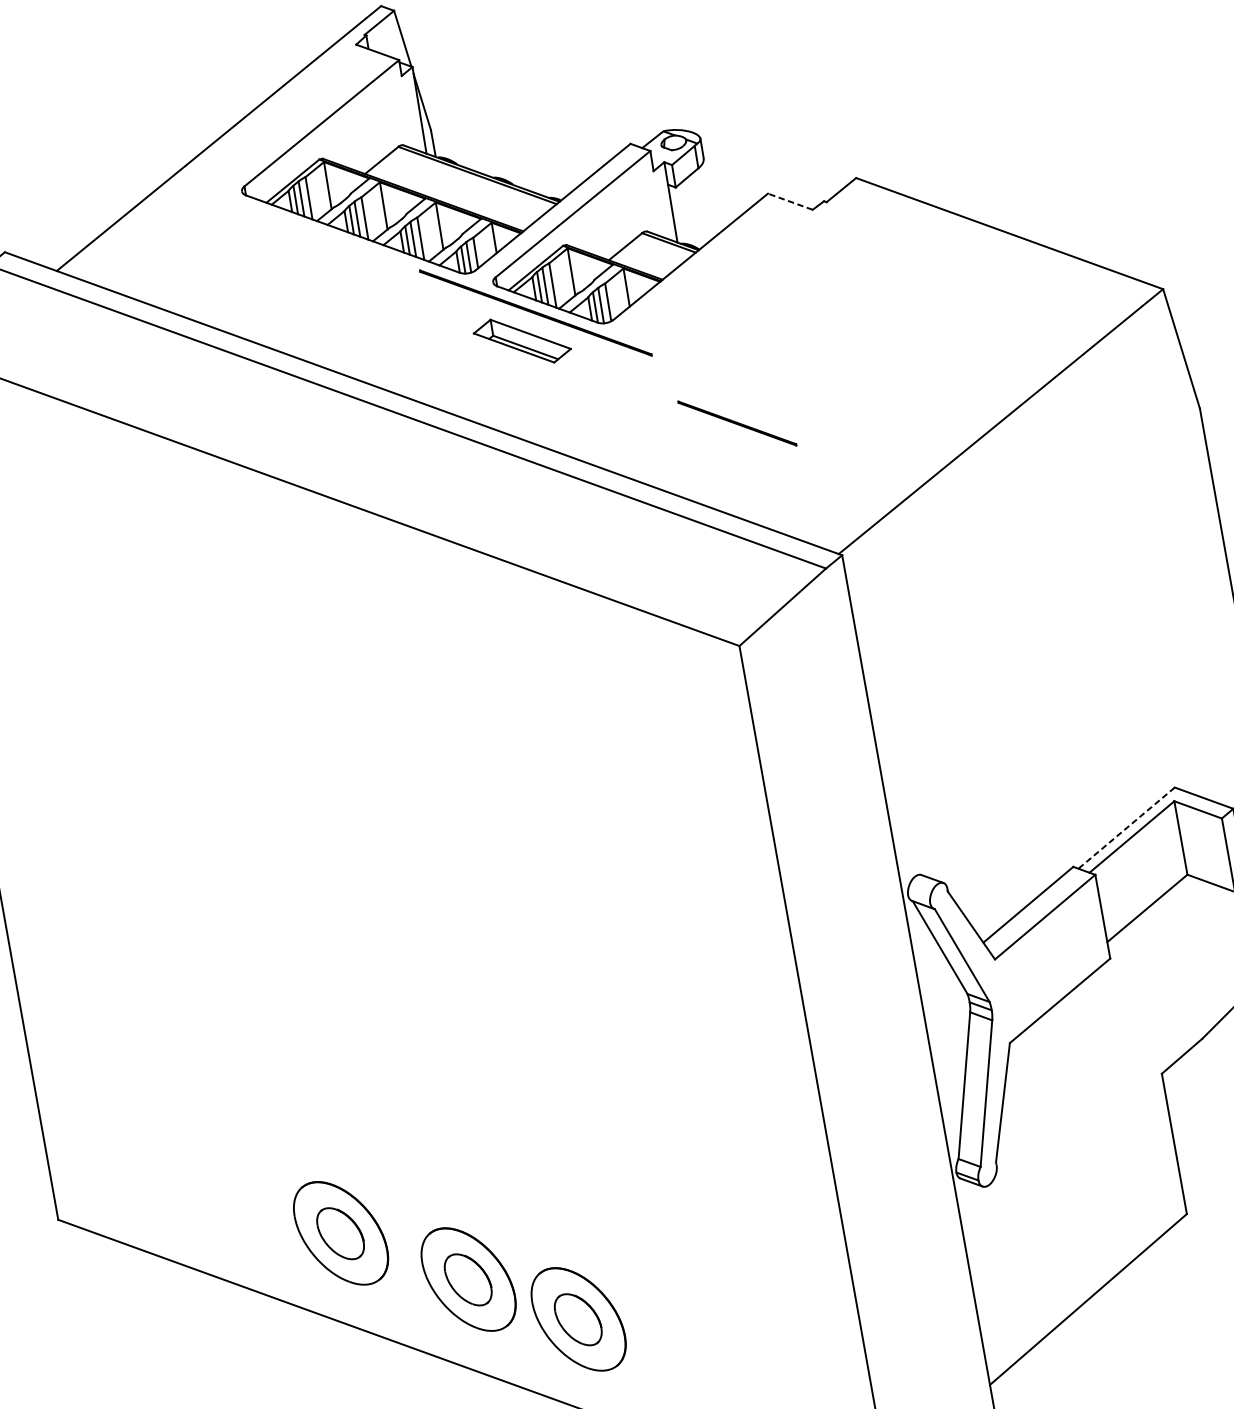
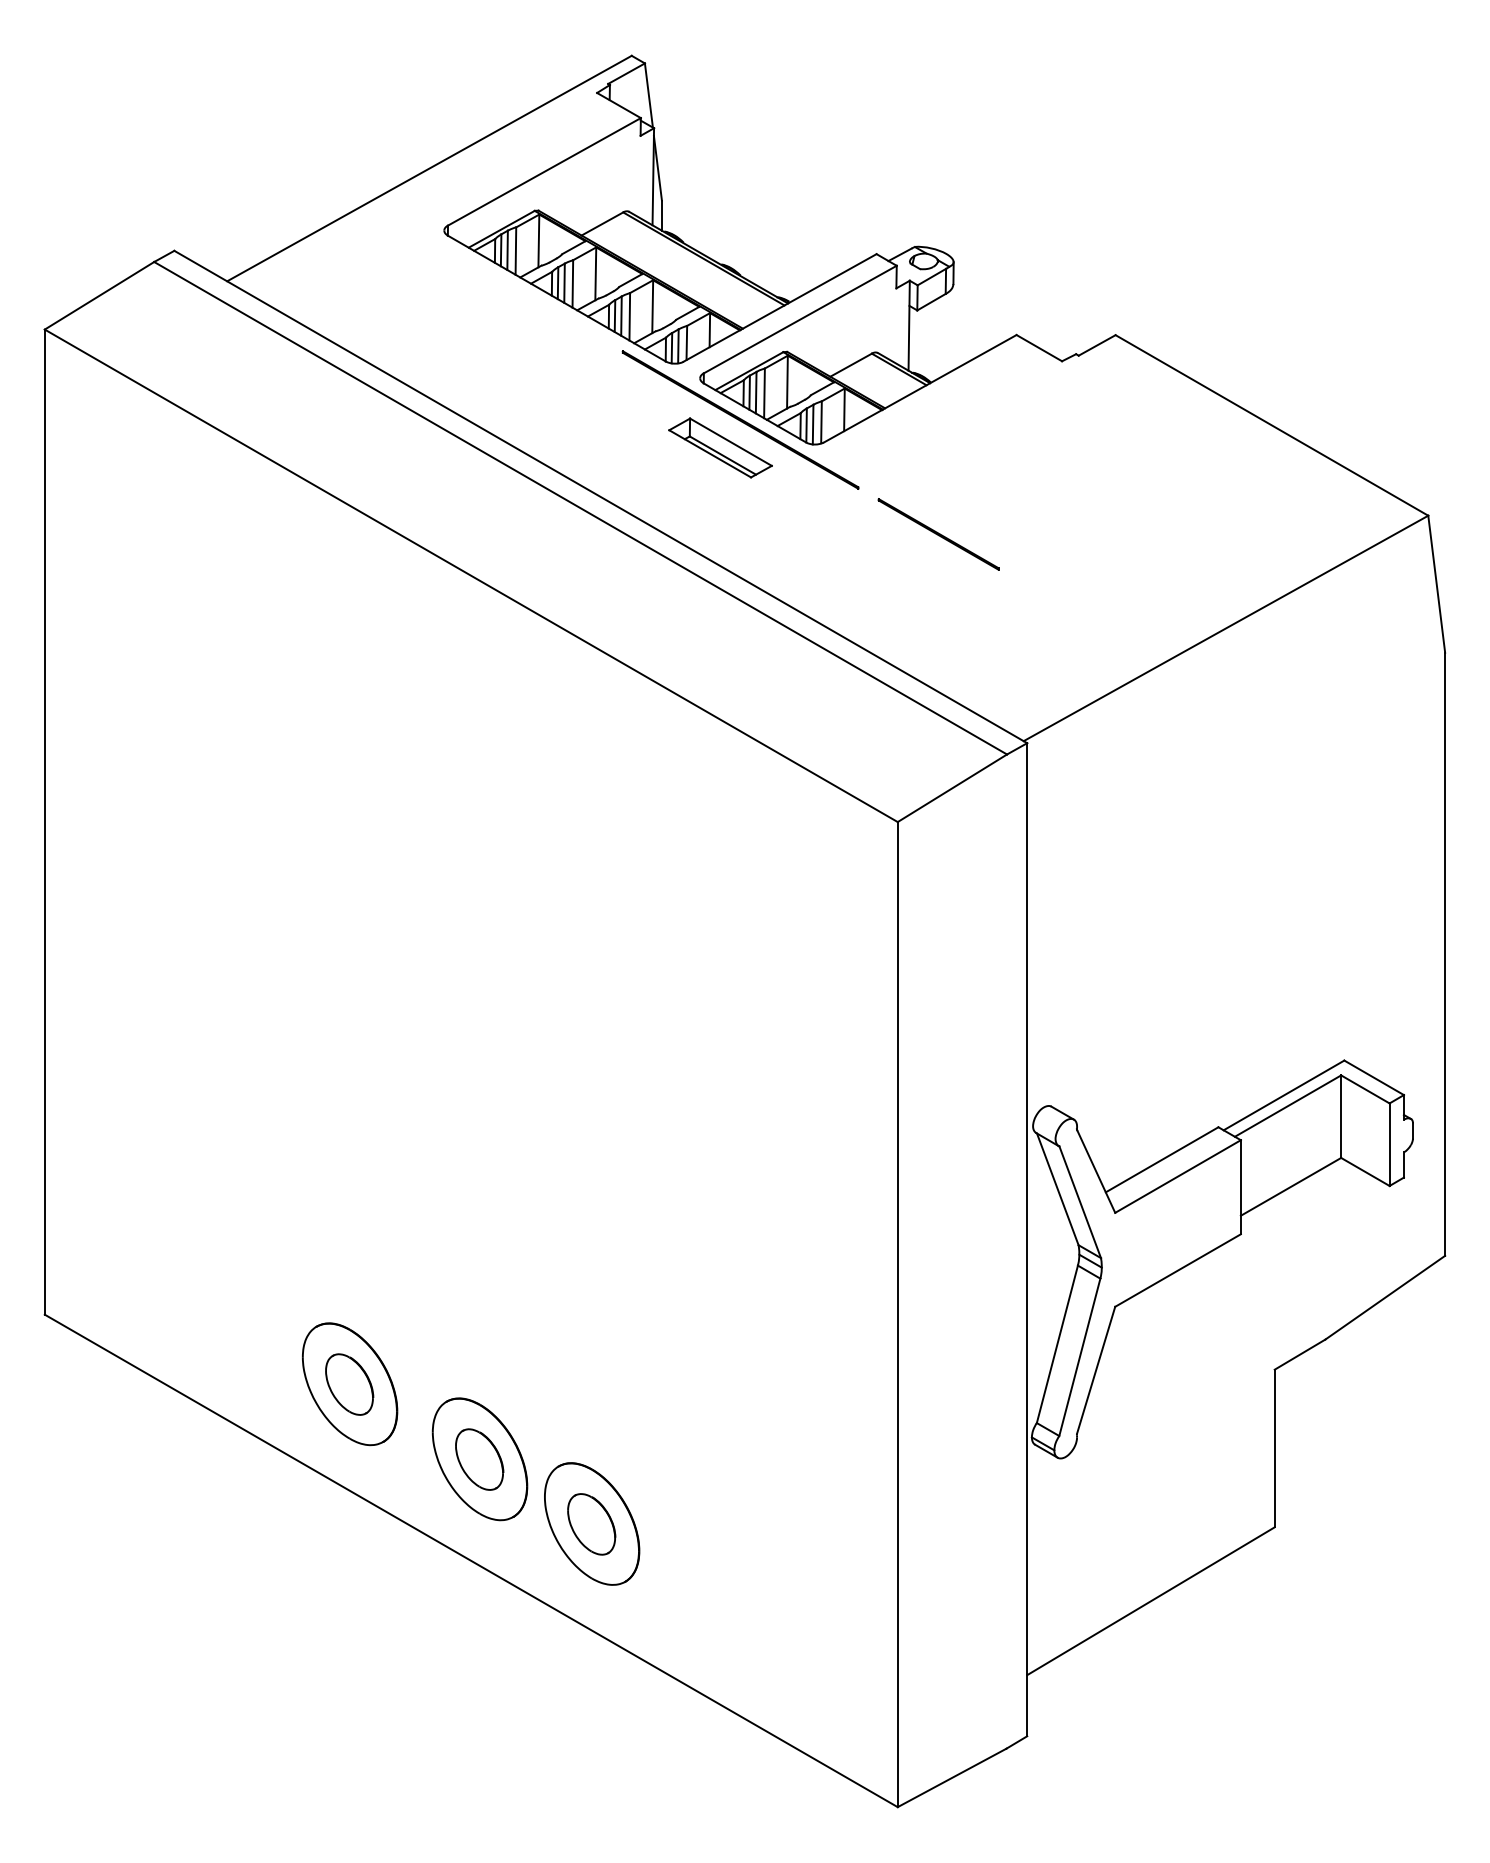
line: (789, 201) -> (1038, 347), dashed -> solid
line: (737, 423) -> (938, 534), moved
line: (1126, 828) -> (1283, 1095), dashed -> solid

